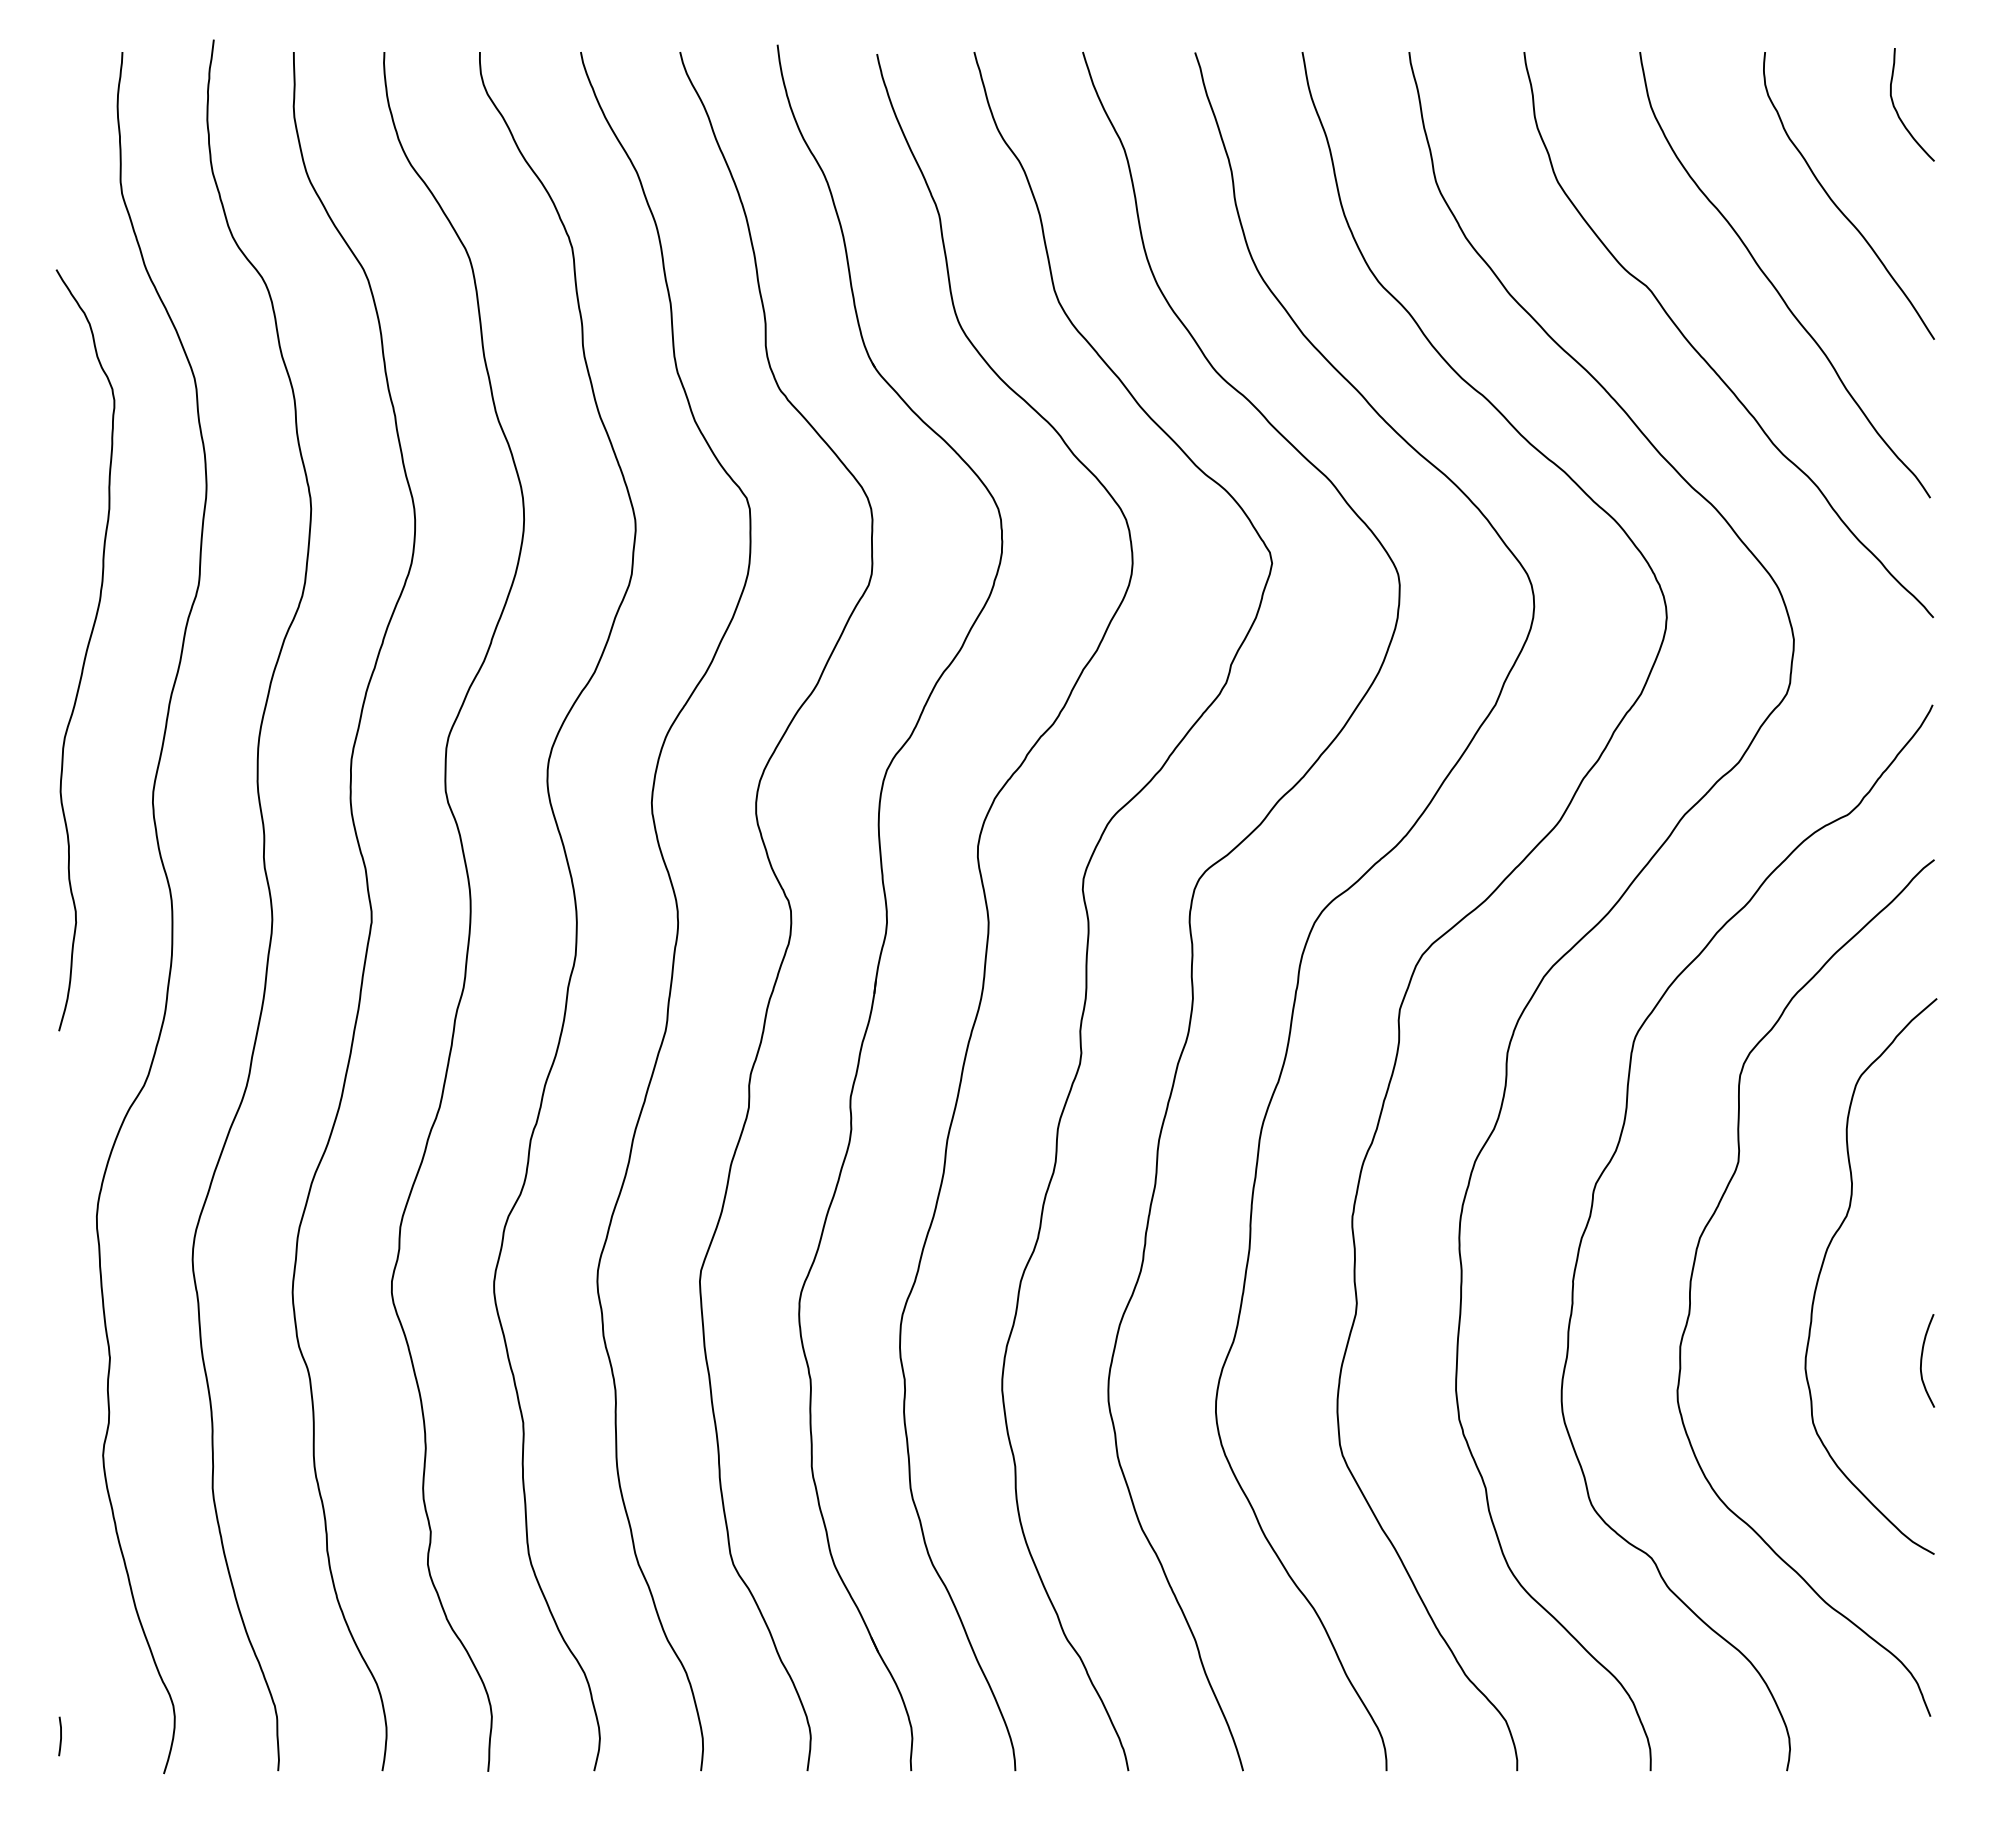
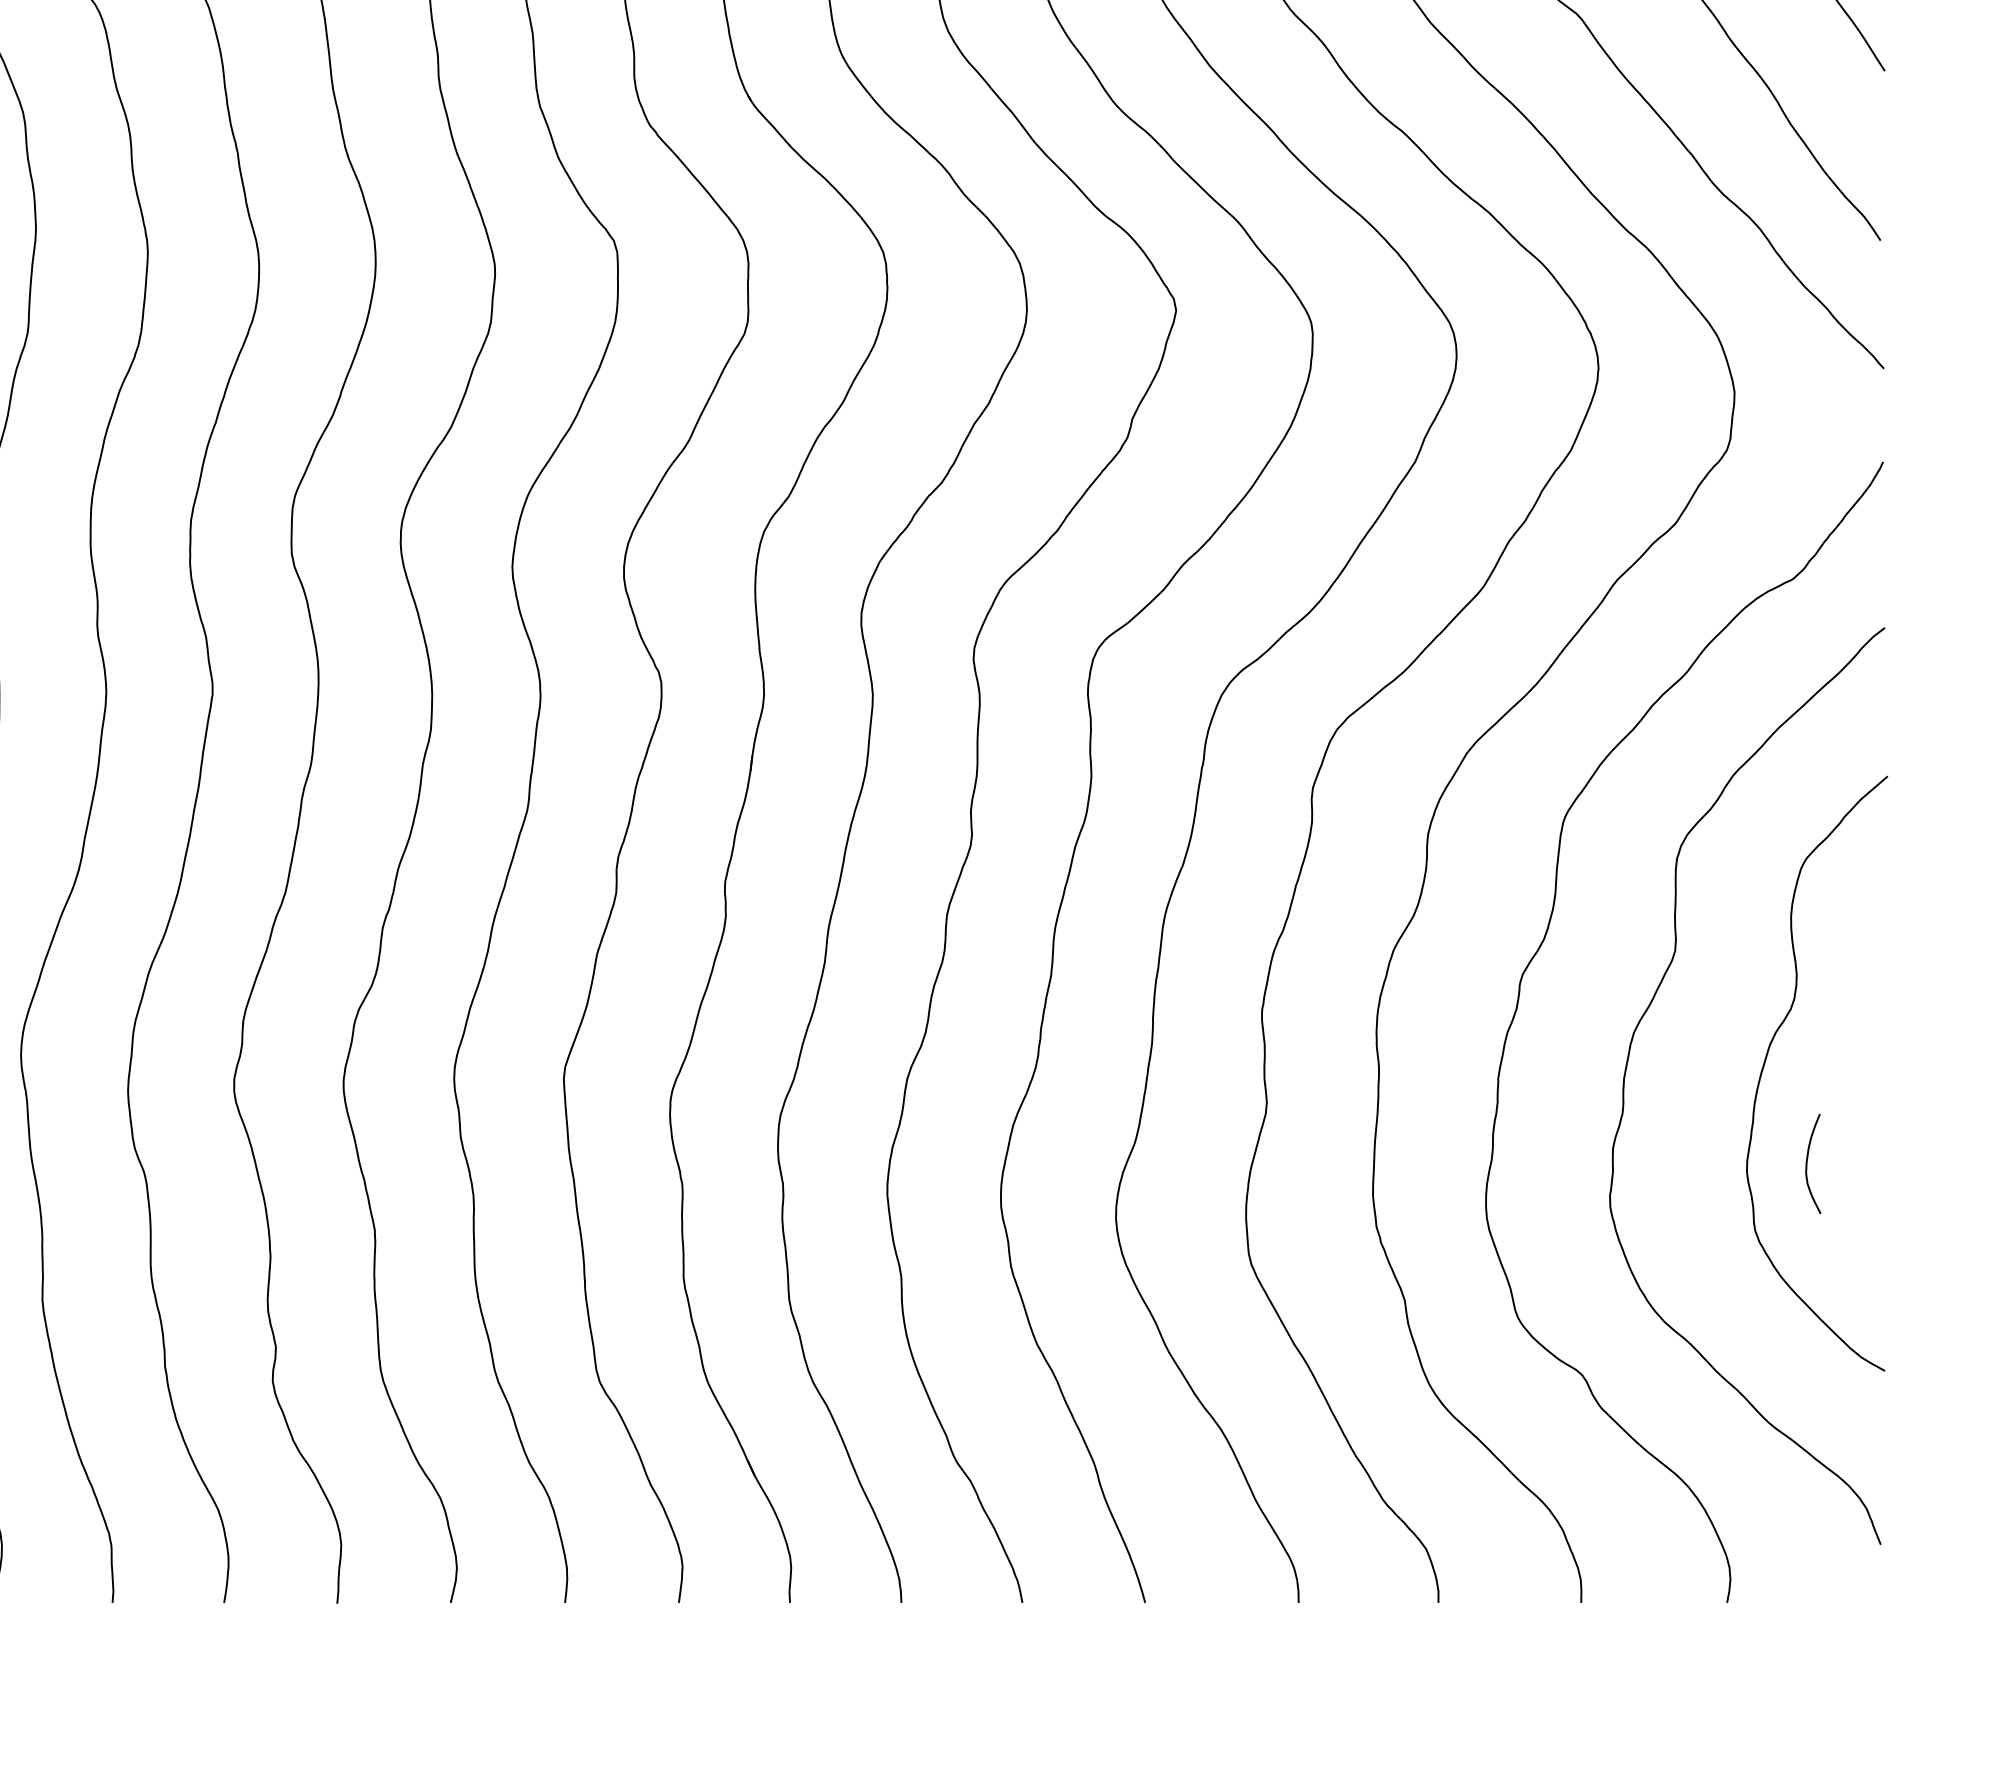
curve: (1922, 1360) -> (1807, 1163), moved

